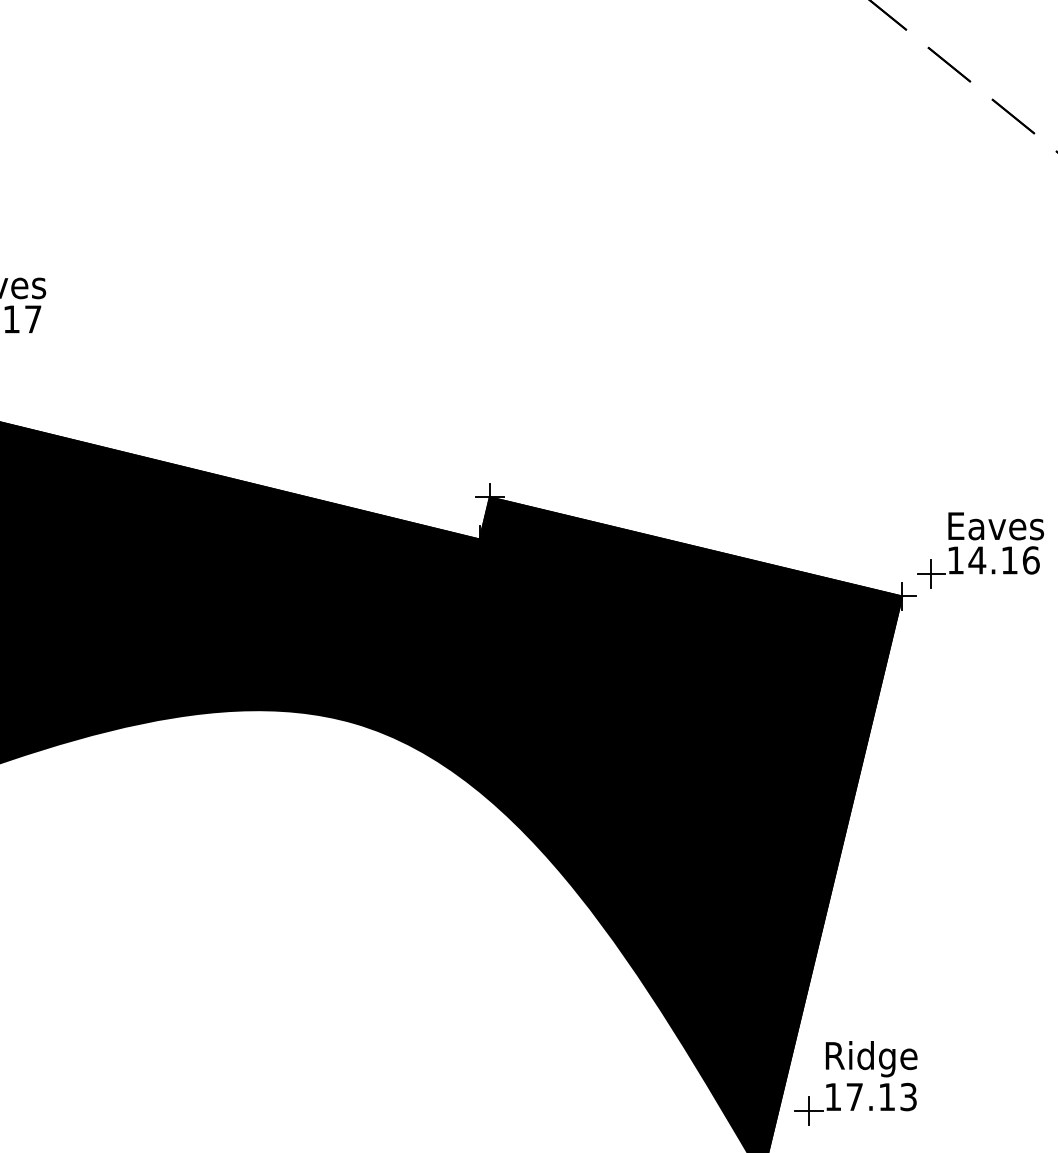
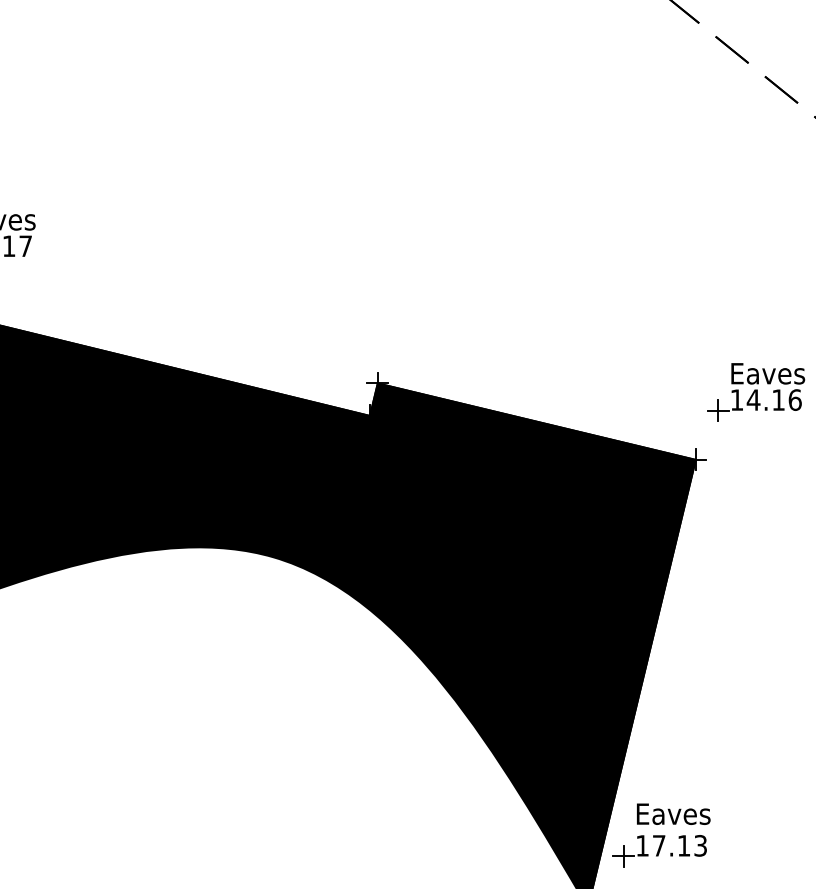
part: (981, 550) -> (756, 392), moved
text: (874, 1058) -> (674, 816), Ridge -> Eaves

